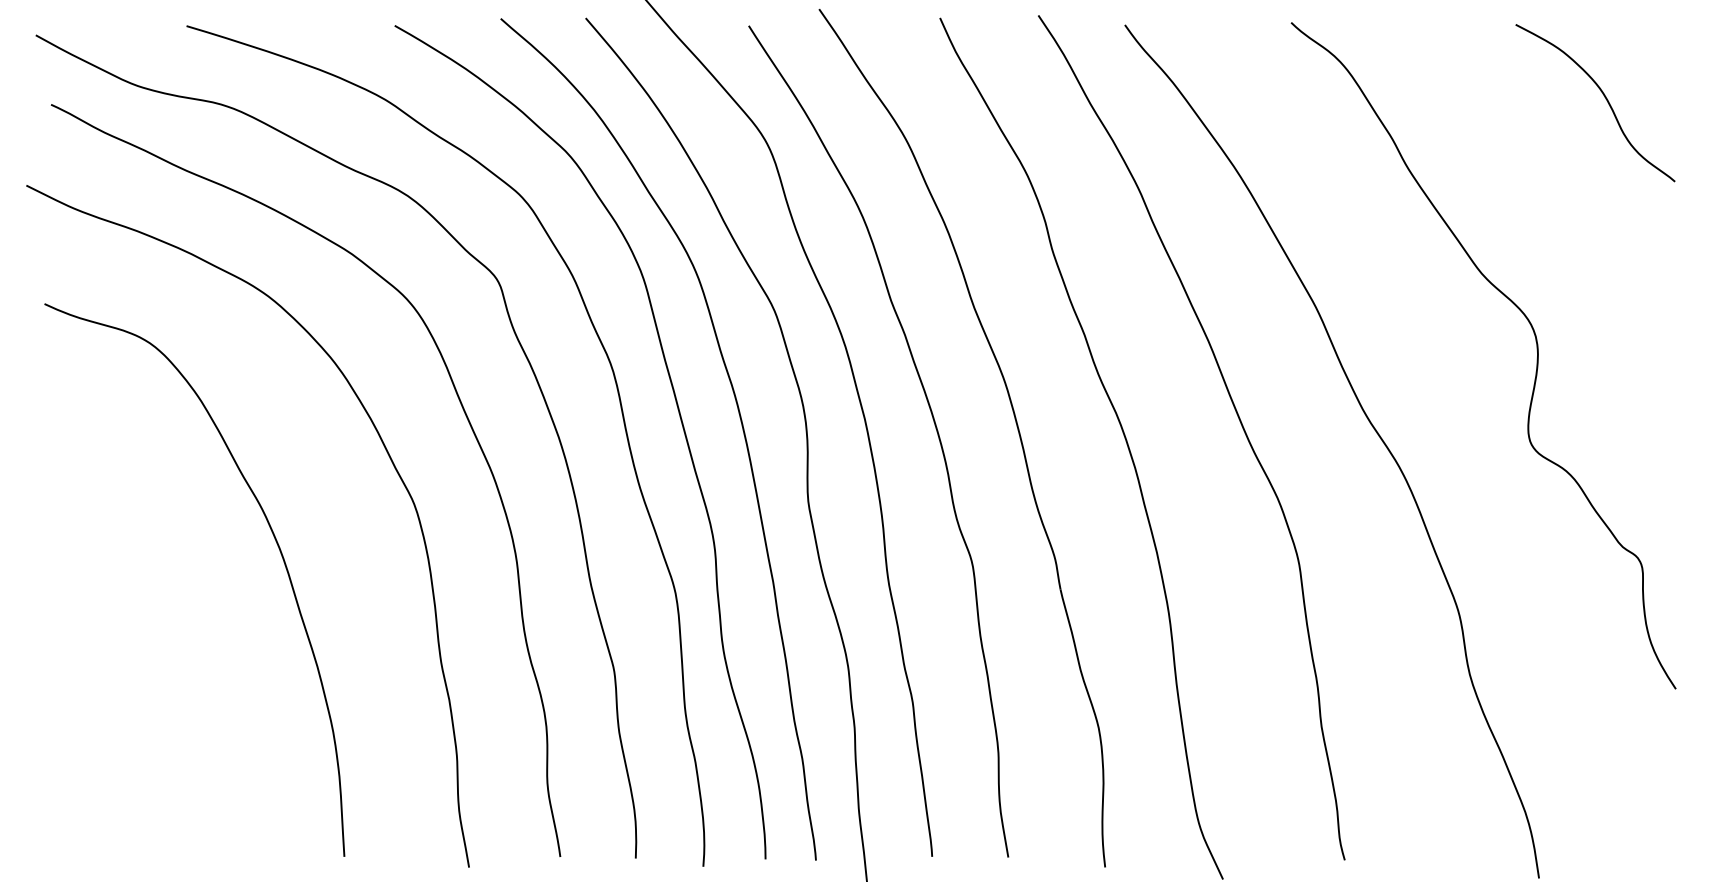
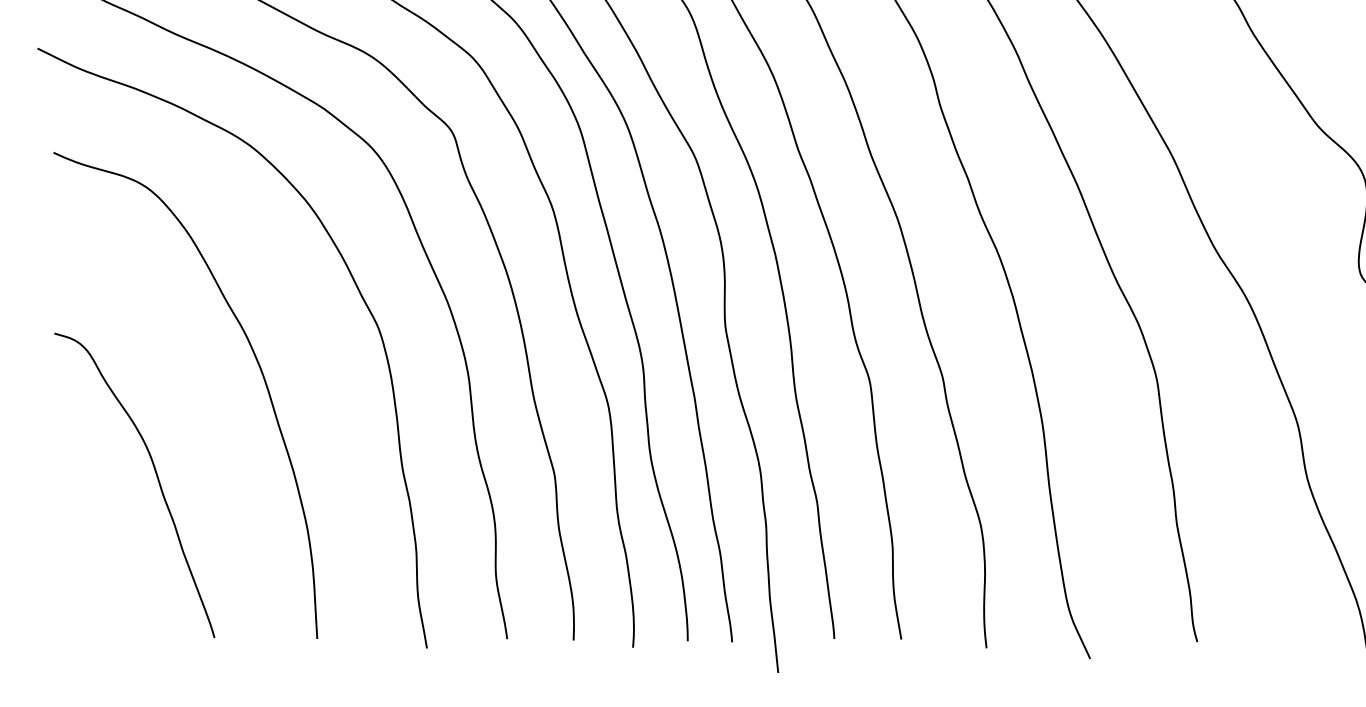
curve: (161, 672) -> (156, 476), added

